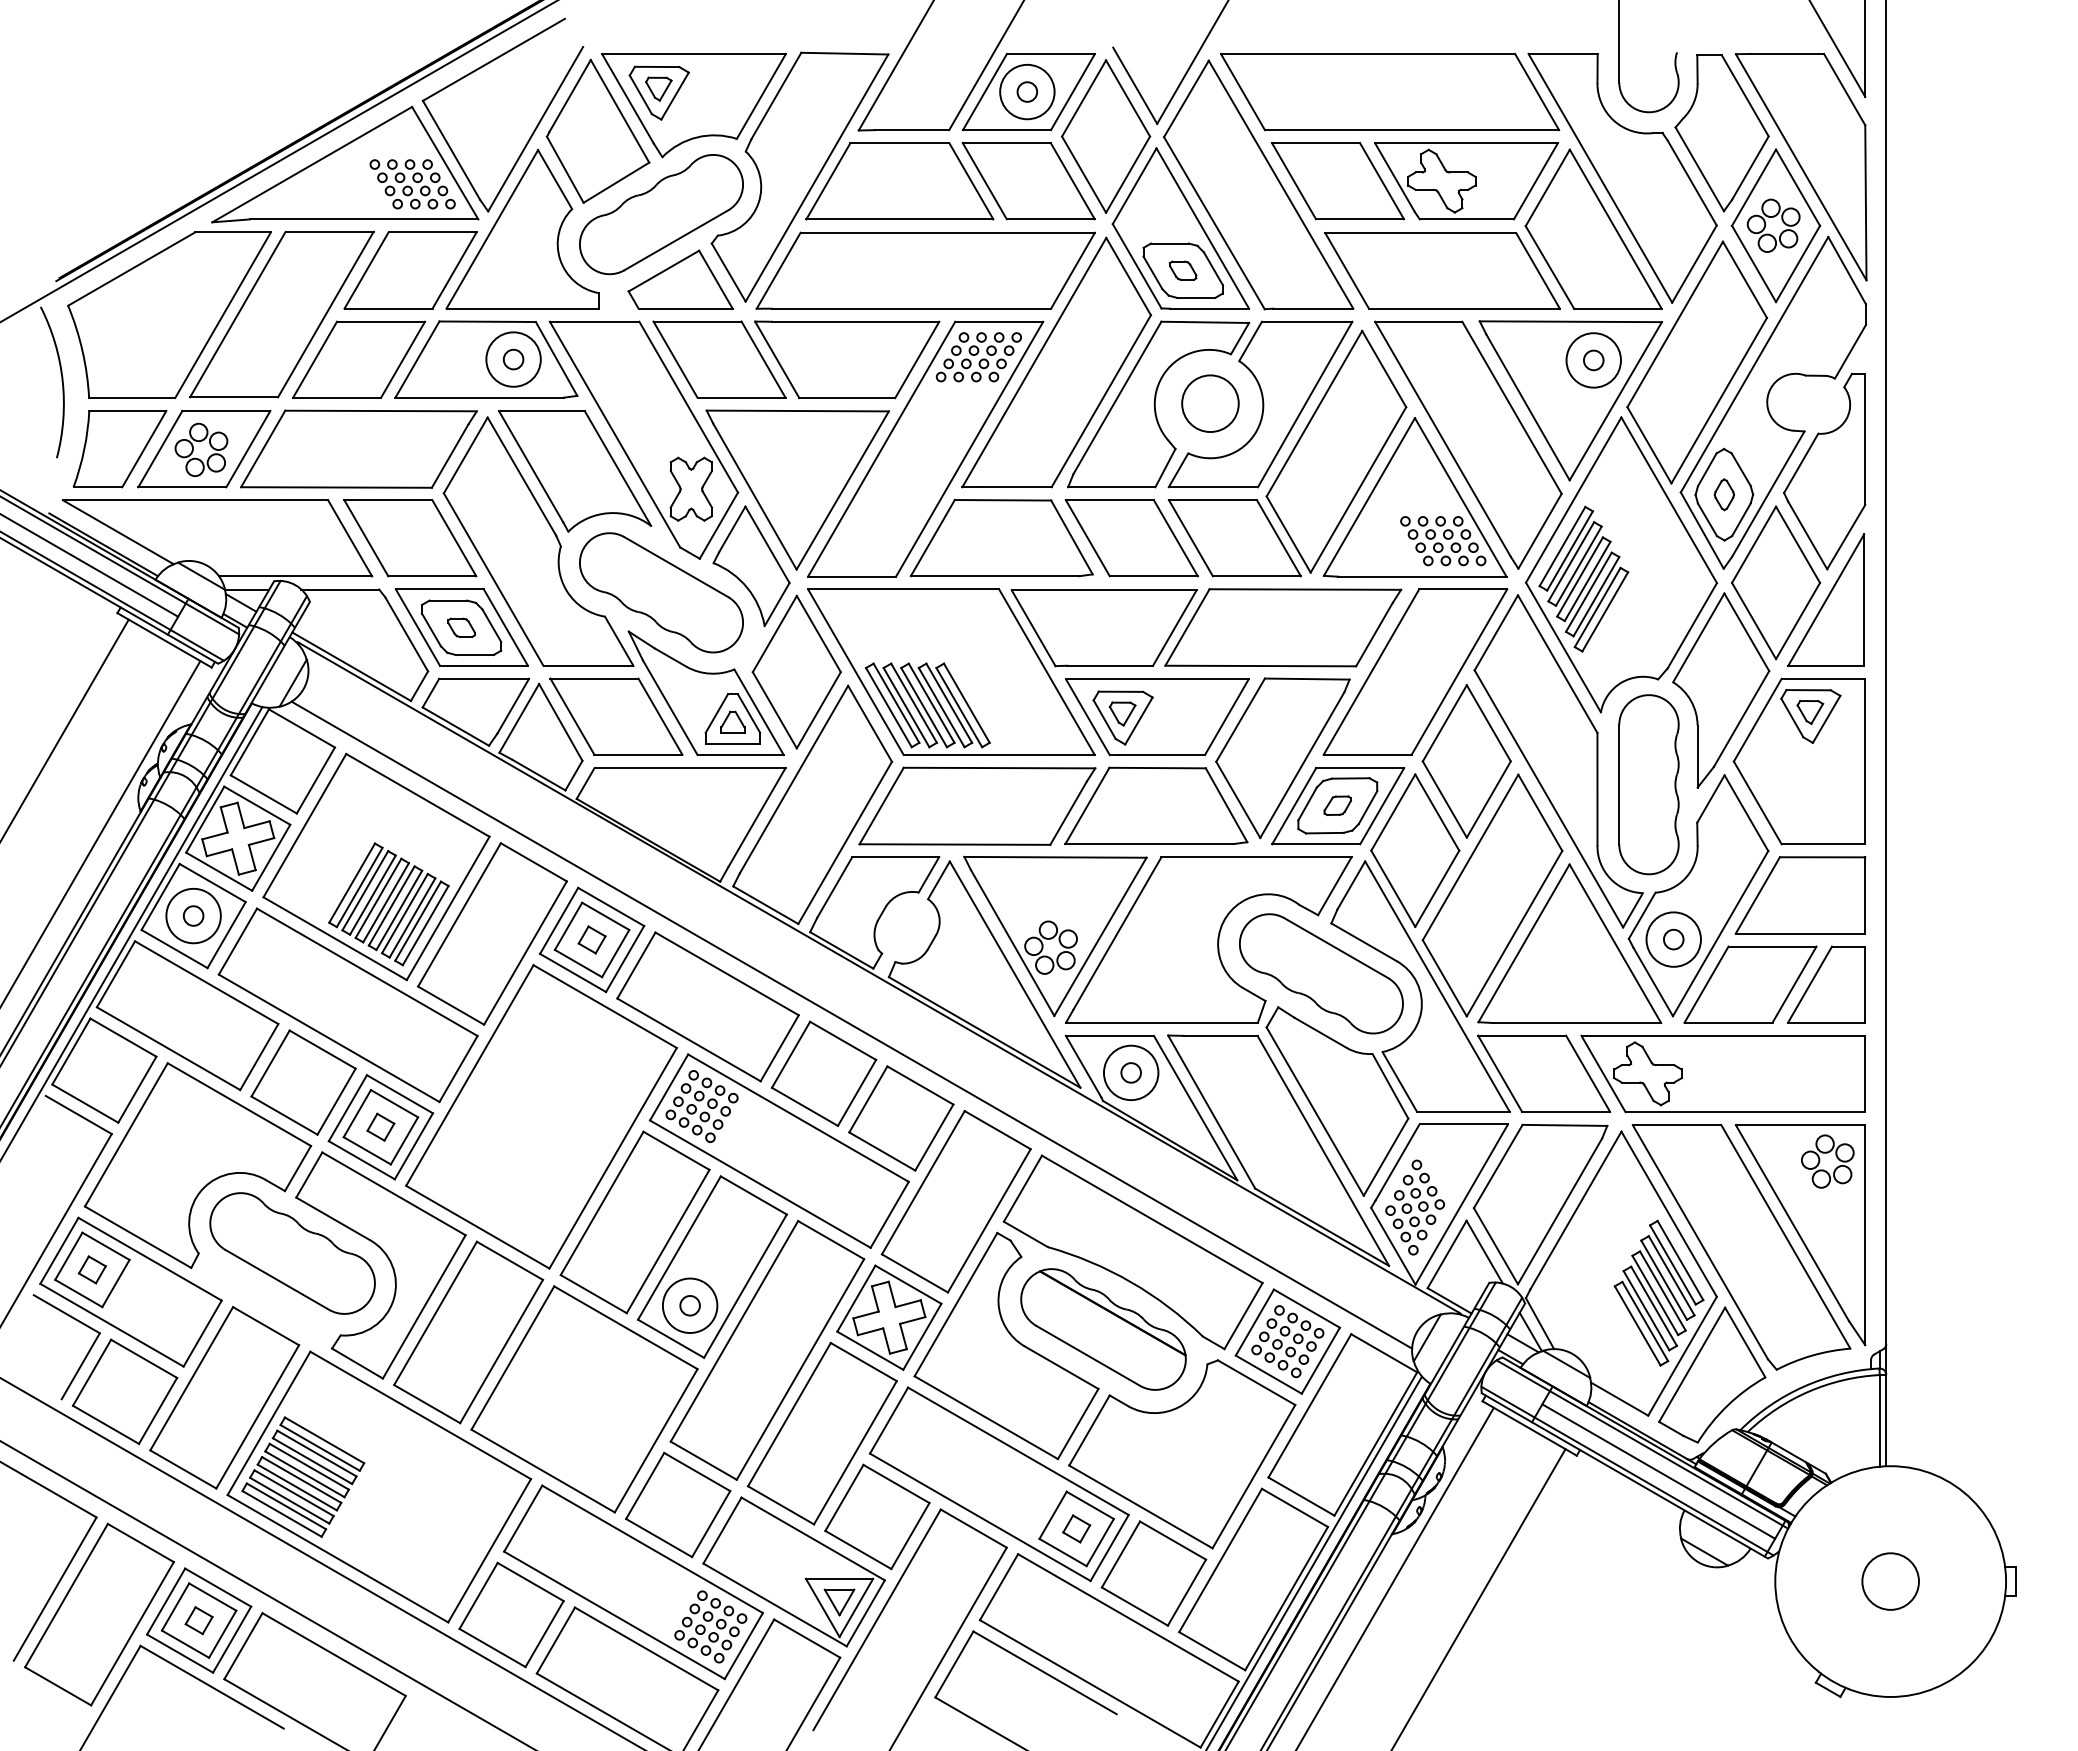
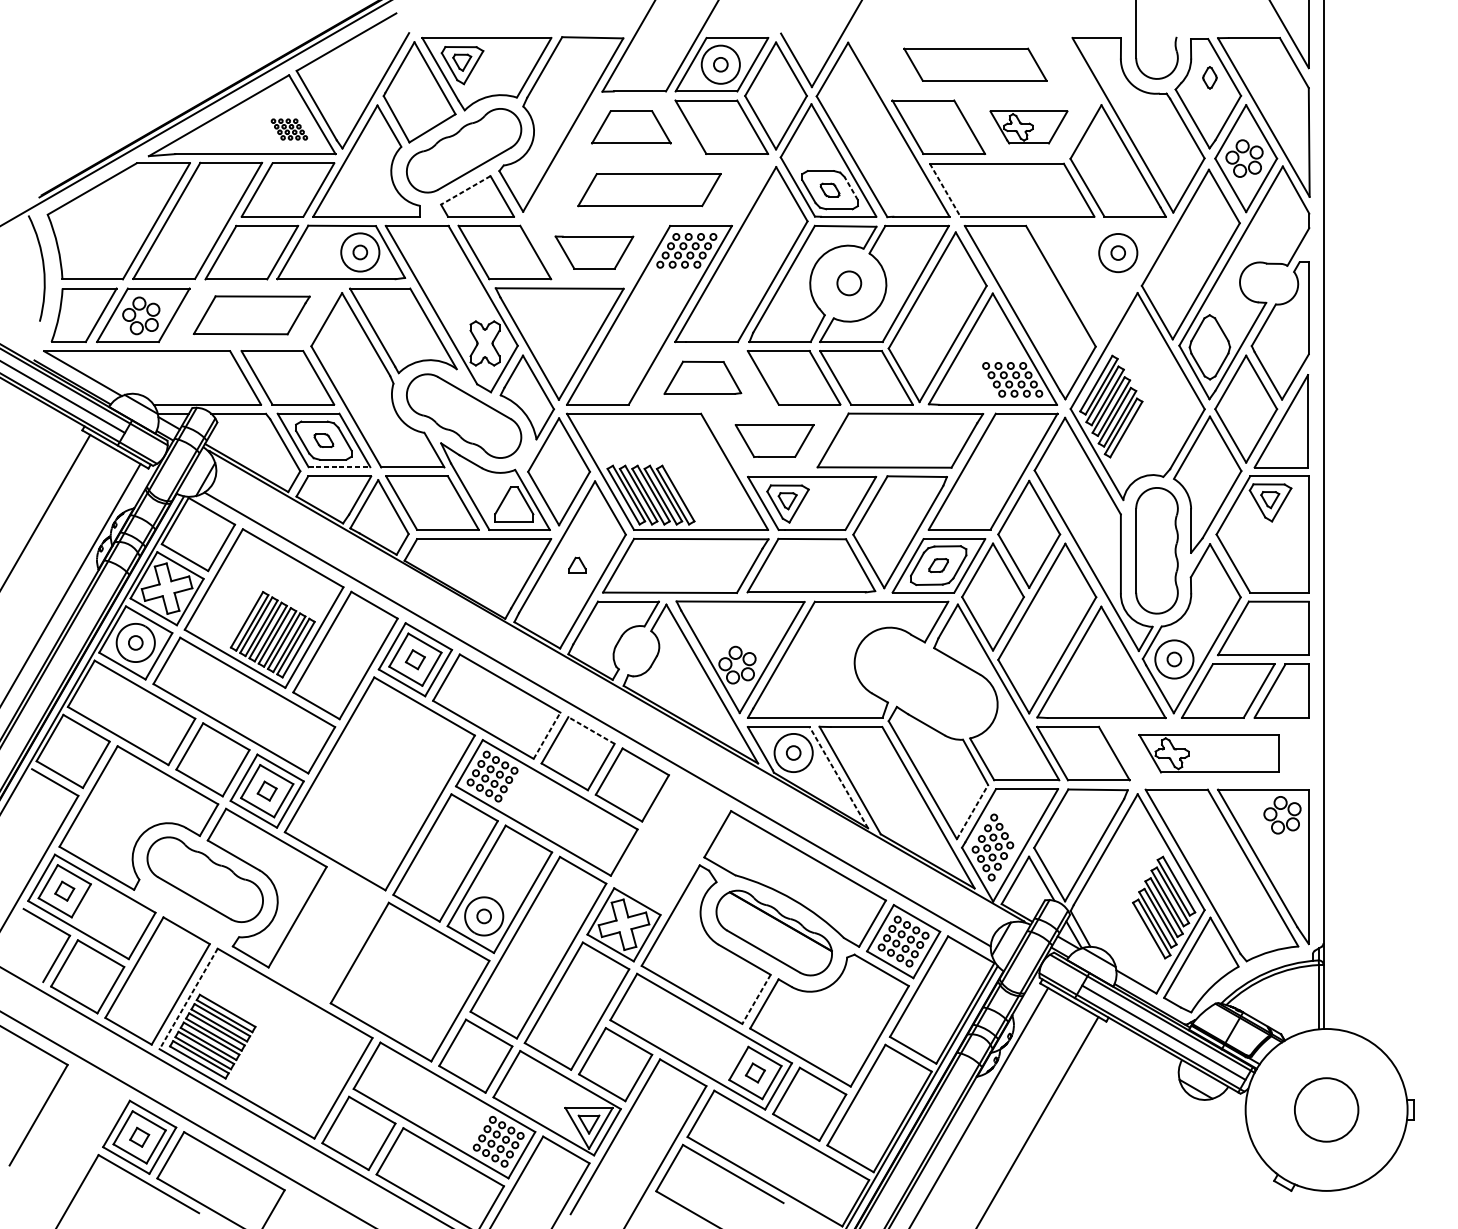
part: (1390, 91) -> (975, 64), size x0.6
part: (899, 181) -> (631, 127), size x0.6
part: (1466, 181) -> (1028, 127), size x0.6
part: (412, 184) -> (289, 129), size x0.6
line: (1213, 268) -> (851, 188), solid -> dashed
part: (925, 270) -> (649, 189), size x0.6
line: (1347, 270) -> (945, 189), solid -> dashed
line: (663, 271) -> (465, 190), solid -> dashed
part: (847, 359) -> (594, 252), size x0.6
part: (1570, 400) -> (1101, 281), removed
circle: (1210, 403) -> (849, 283), size x0.6
part: (358, 448) -> (251, 314), size x0.7
part: (1723, 494) -> (1209, 77), moved
part: (1001, 538) -> (702, 378), size x0.6
part: (1103, 628) -> (774, 441), size x0.6
line: (483, 665) -> (339, 467), solid -> dashed
part: (732, 721) -> (577, 564), moved
part: (1321, 973) -> (927, 683), removed
line: (842, 1040) -> (591, 730), solid -> dashed
line: (779, 1047) -> (546, 735), solid -> dashed
part: (1722, 1073) -> (1208, 753), size x0.7
line: (1195, 1107) -> (838, 777), solid -> dashed
line: (1386, 1157) -> (972, 812), solid -> dashed
part: (955, 1201) -> (670, 843), removed
part: (468, 1332) -> (328, 935), removed
line: (269, 1423) -> (189, 999), solid -> dashed
line: (1077, 1424) -> (756, 999), solid -> dashed
circle: (1890, 1581) -> (1326, 1109), size x1.6
part: (99, 1614) -> (69, 1133), removed

